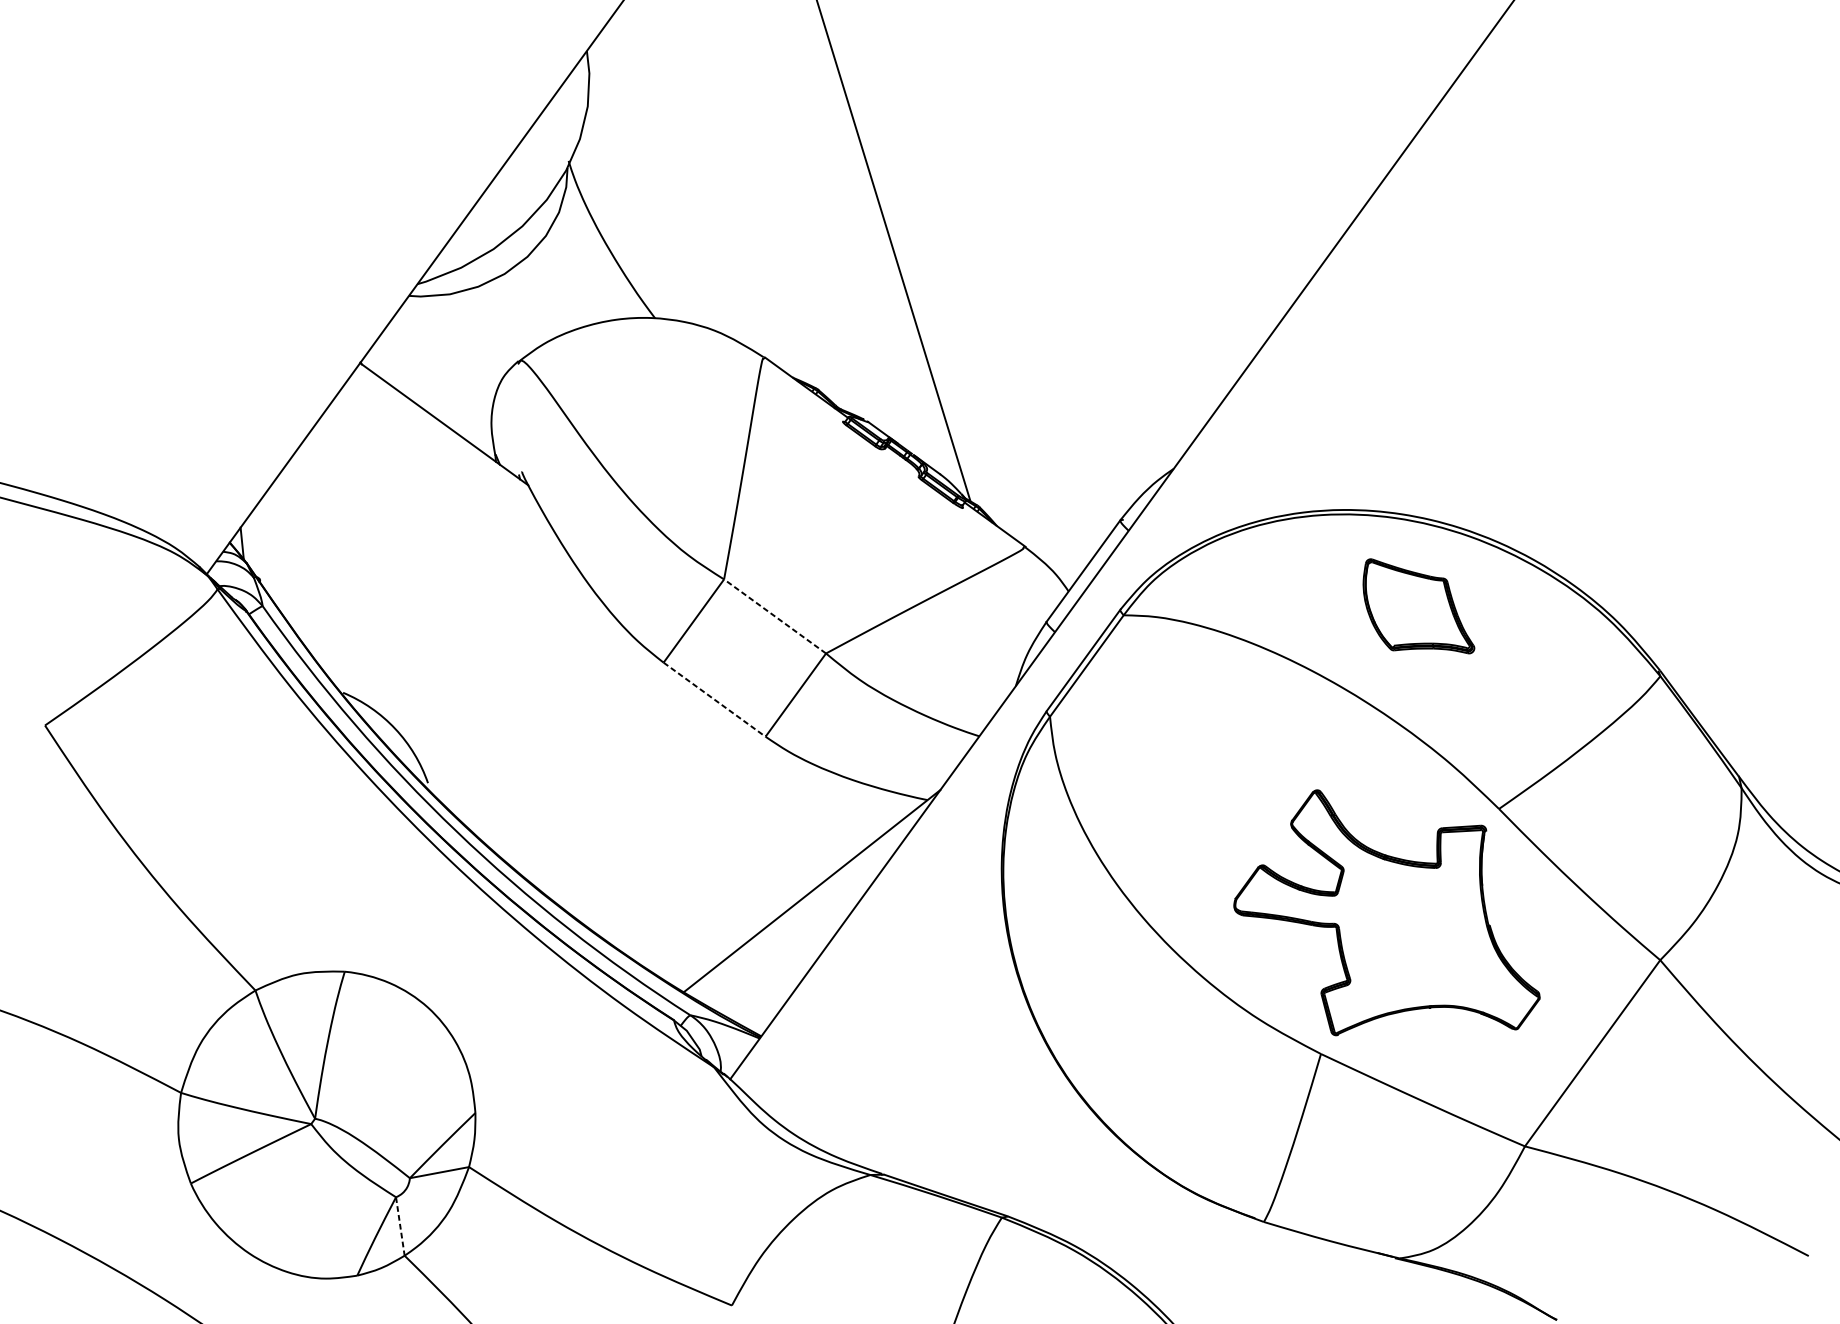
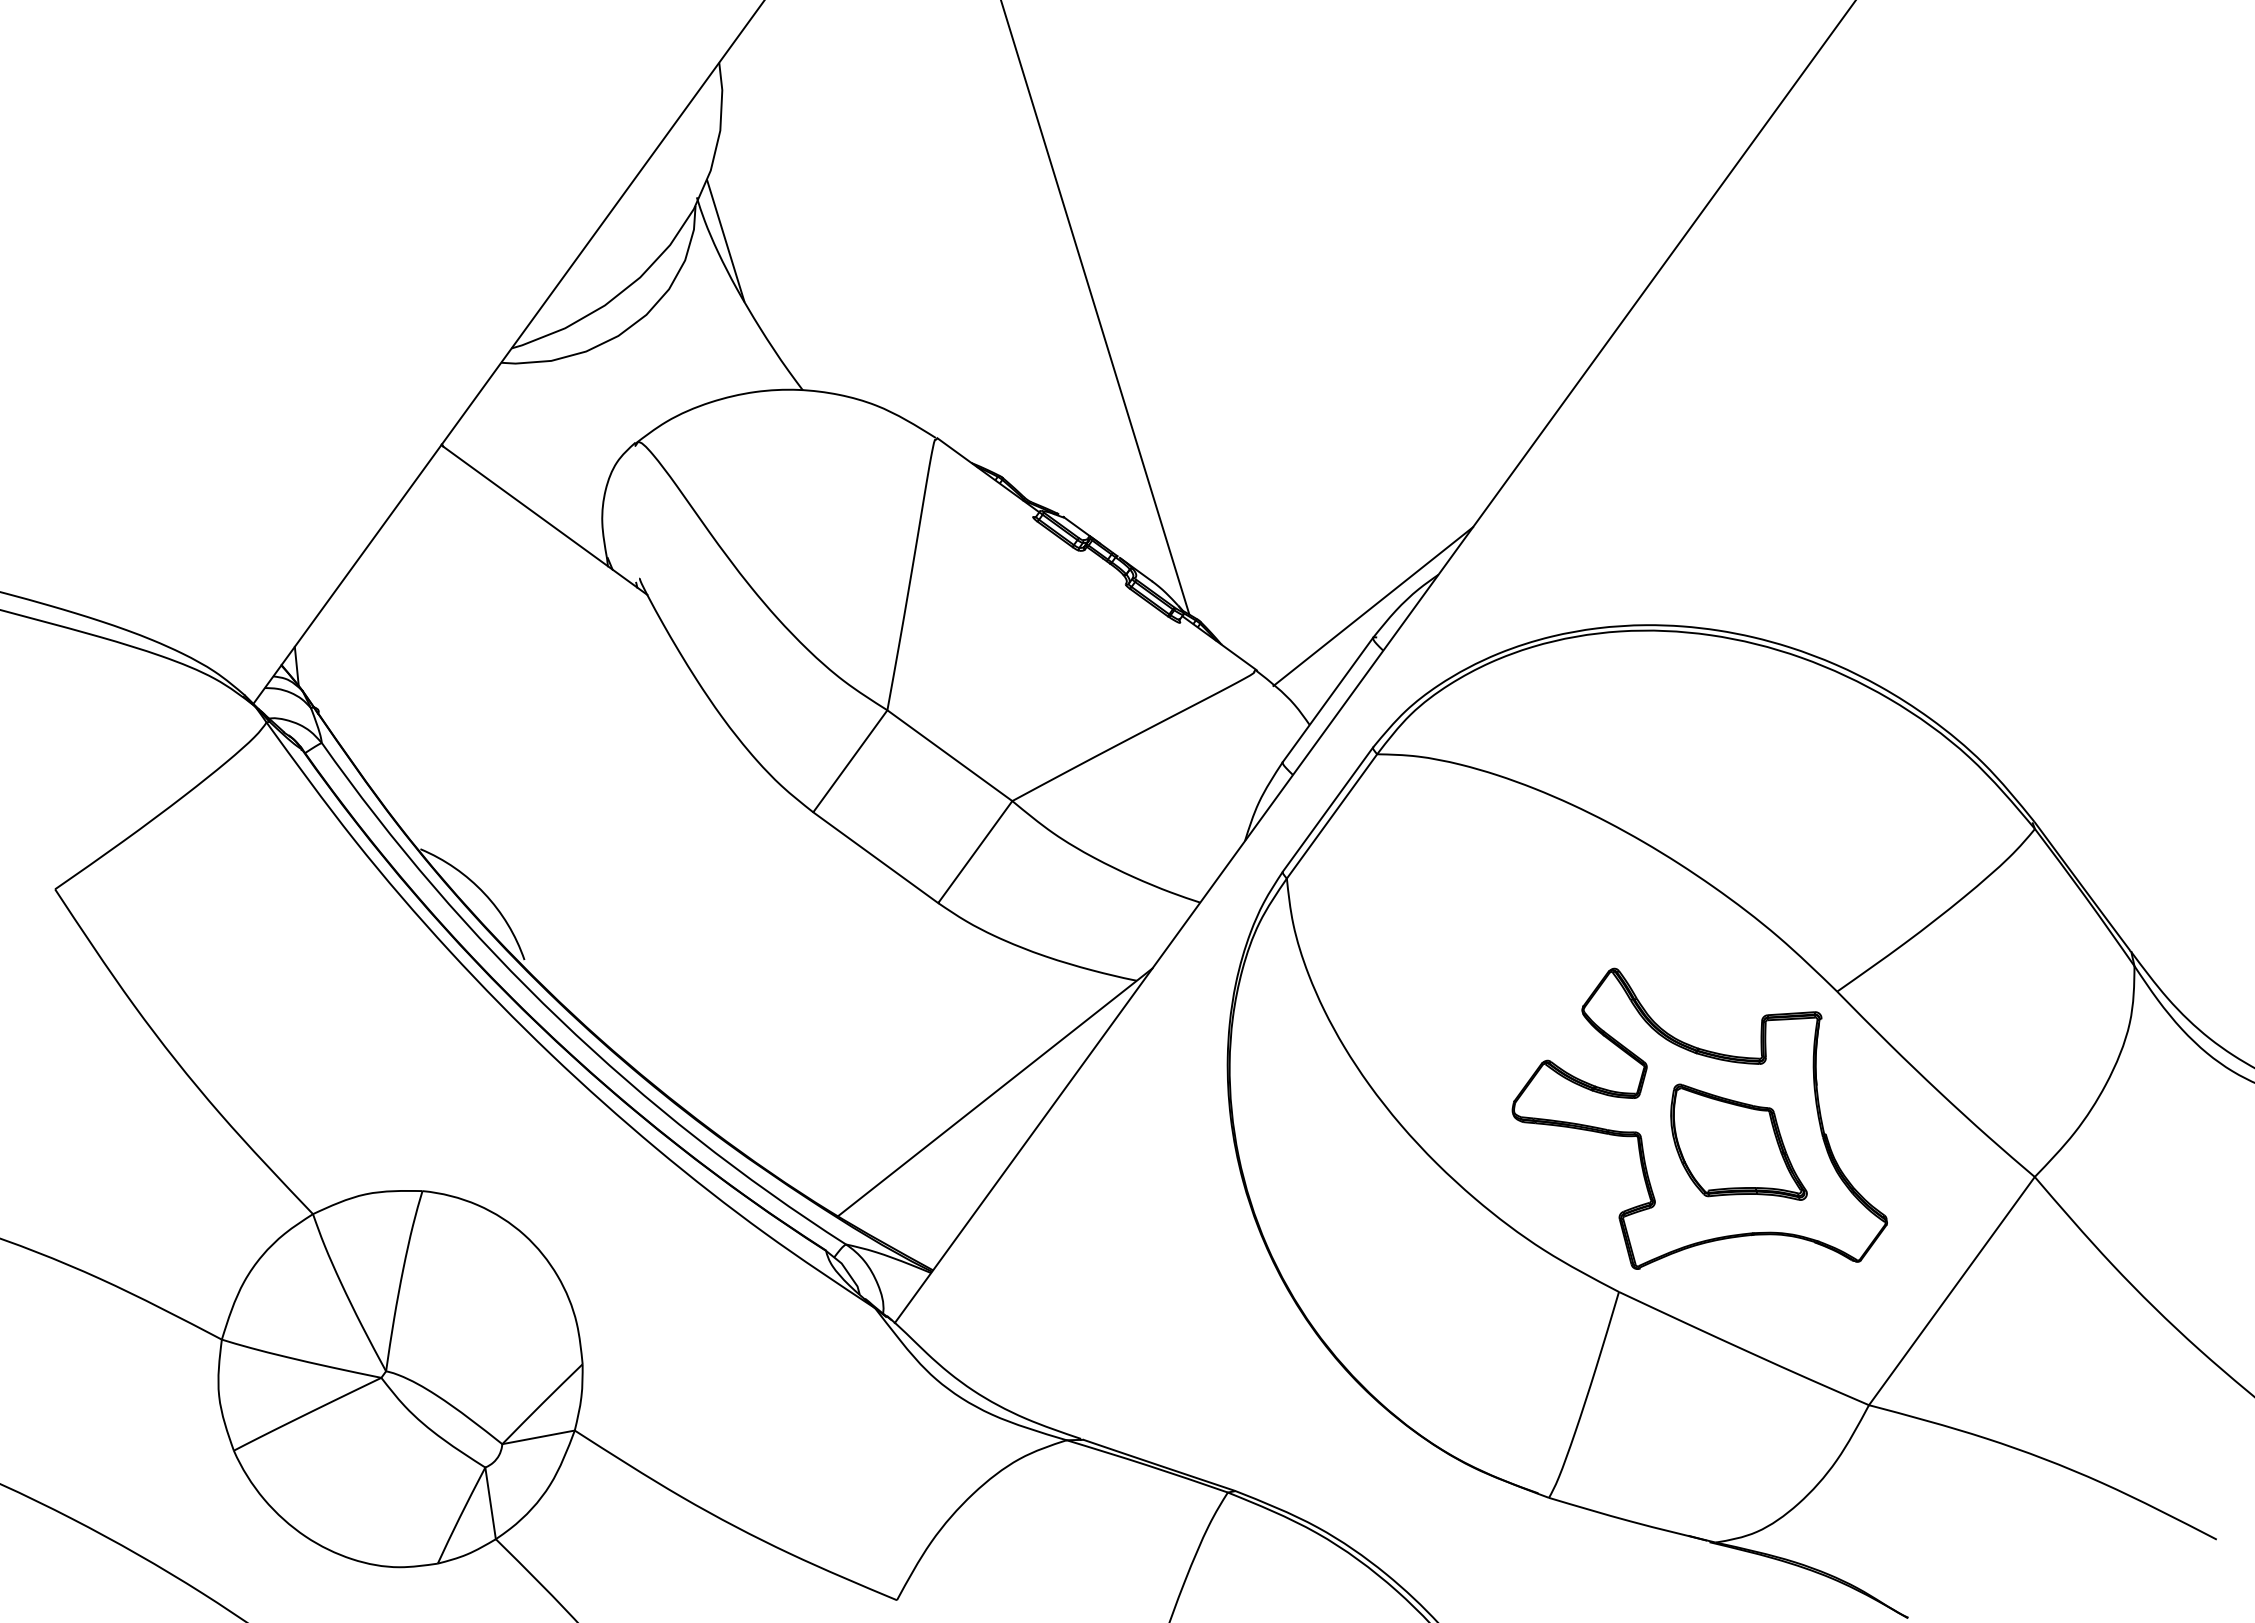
line: (592, 196) -> (725, 240), added
line: (1120, 494) -> (1373, 606), added
part: (1418, 605) -> (1738, 1141), moved
line: (774, 616) -> (949, 755), dashed -> solid
line: (715, 700) -> (876, 858), dashed -> solid
line: (400, 1226) -> (490, 1503), dashed -> solid

